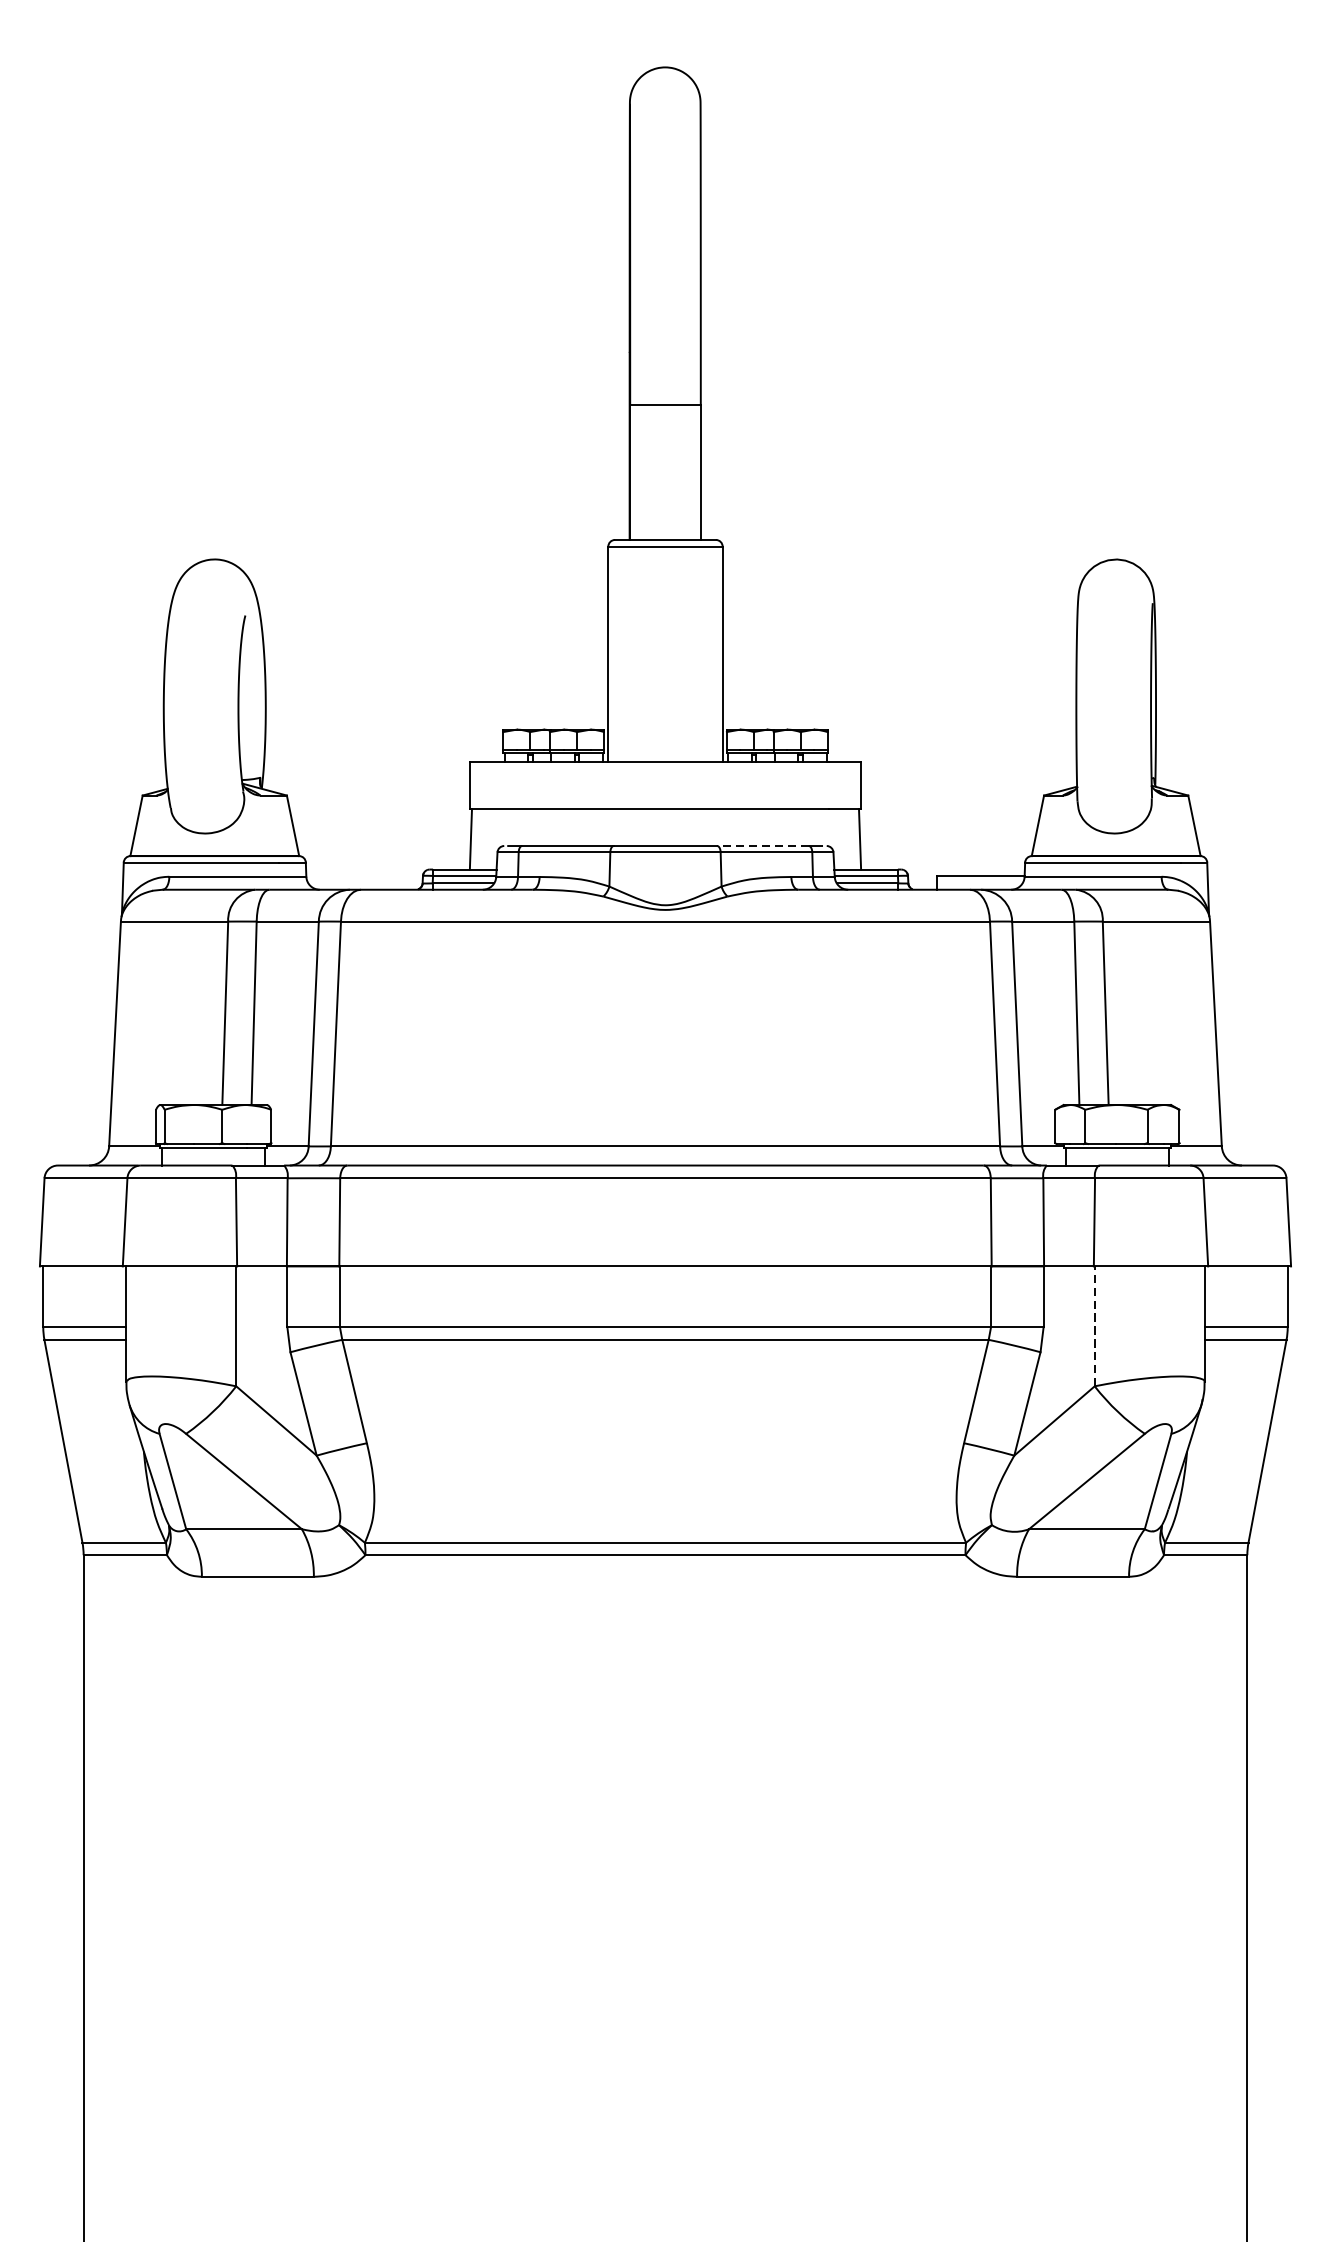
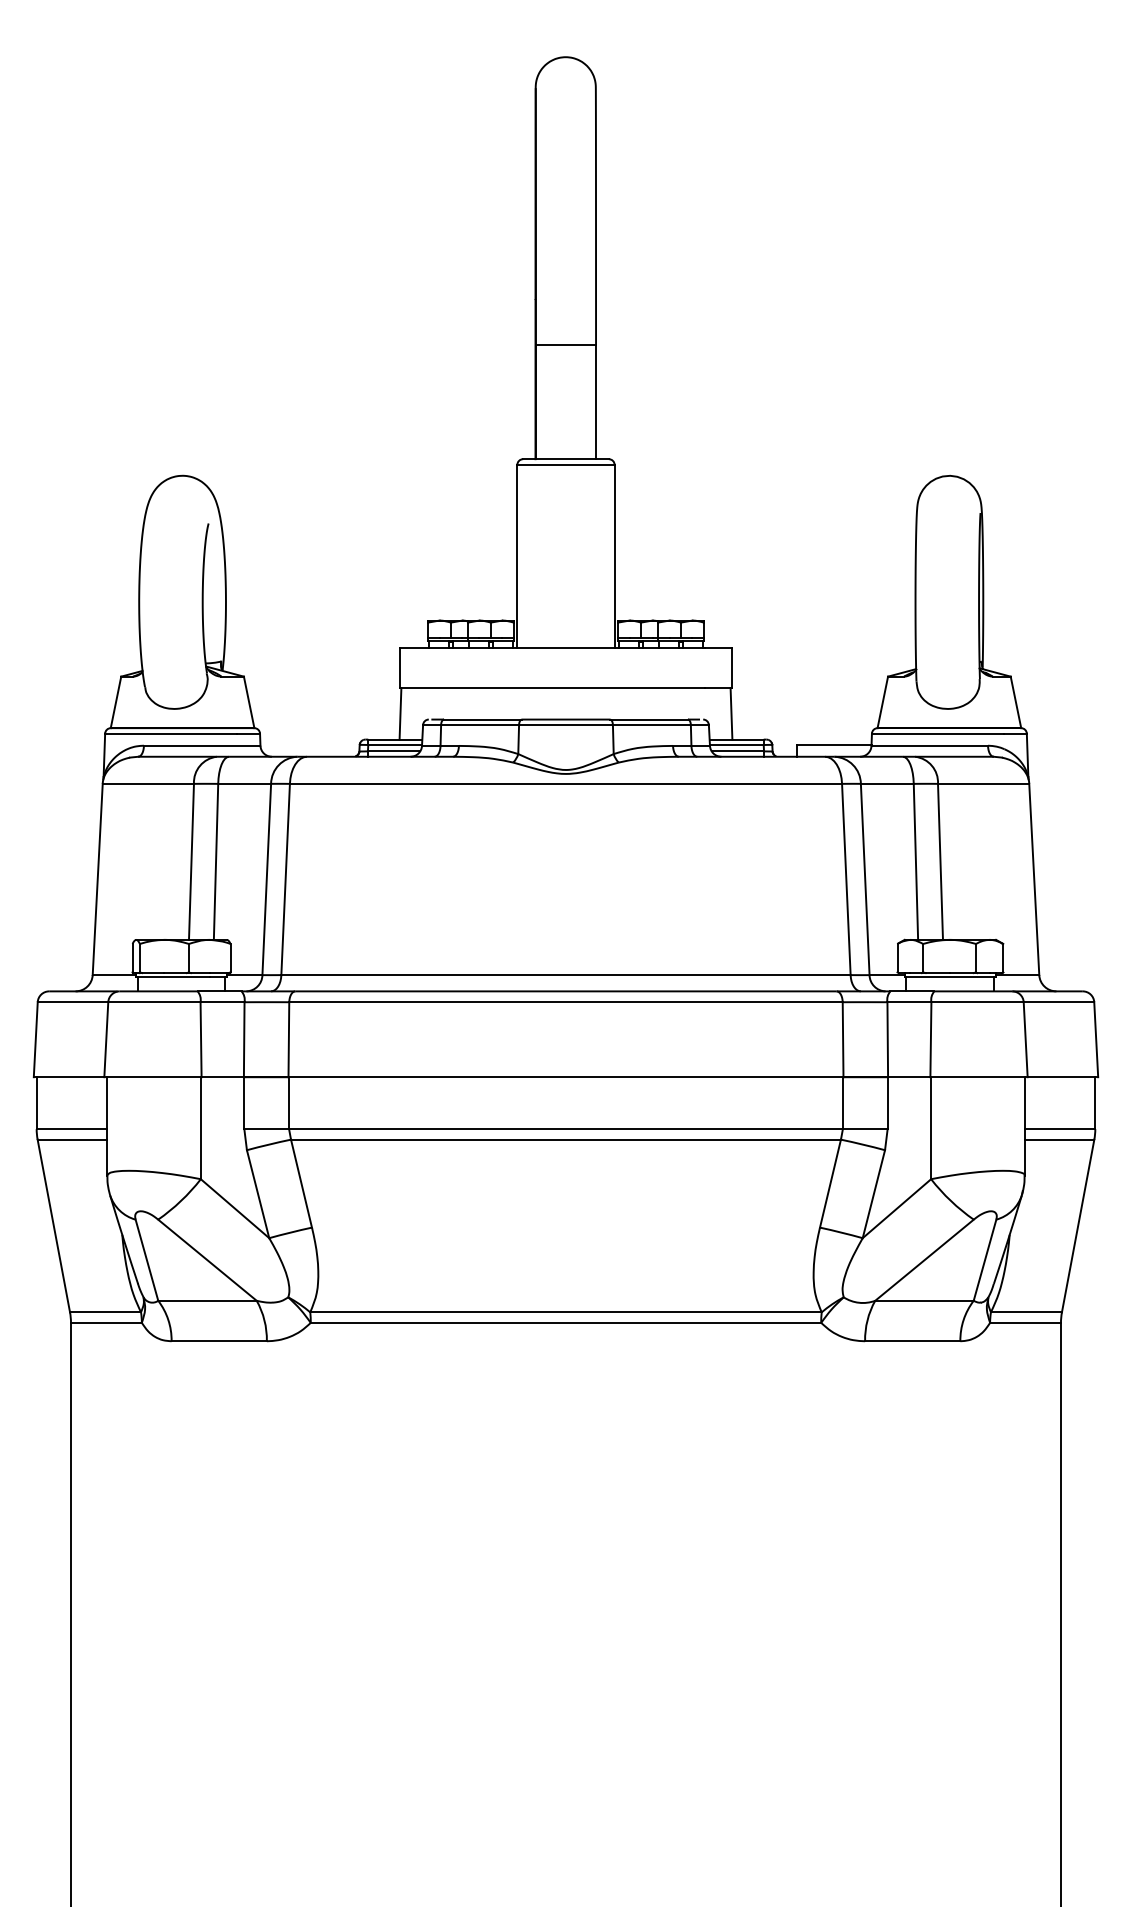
line: (762, 845) -> (648, 719), dashed -> solid
line: (1095, 1326) -> (931, 1128), dashed -> solid

